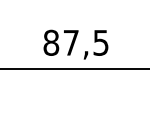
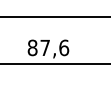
text: (101, 42) -> (64, 47), 87,5 -> 87,6

